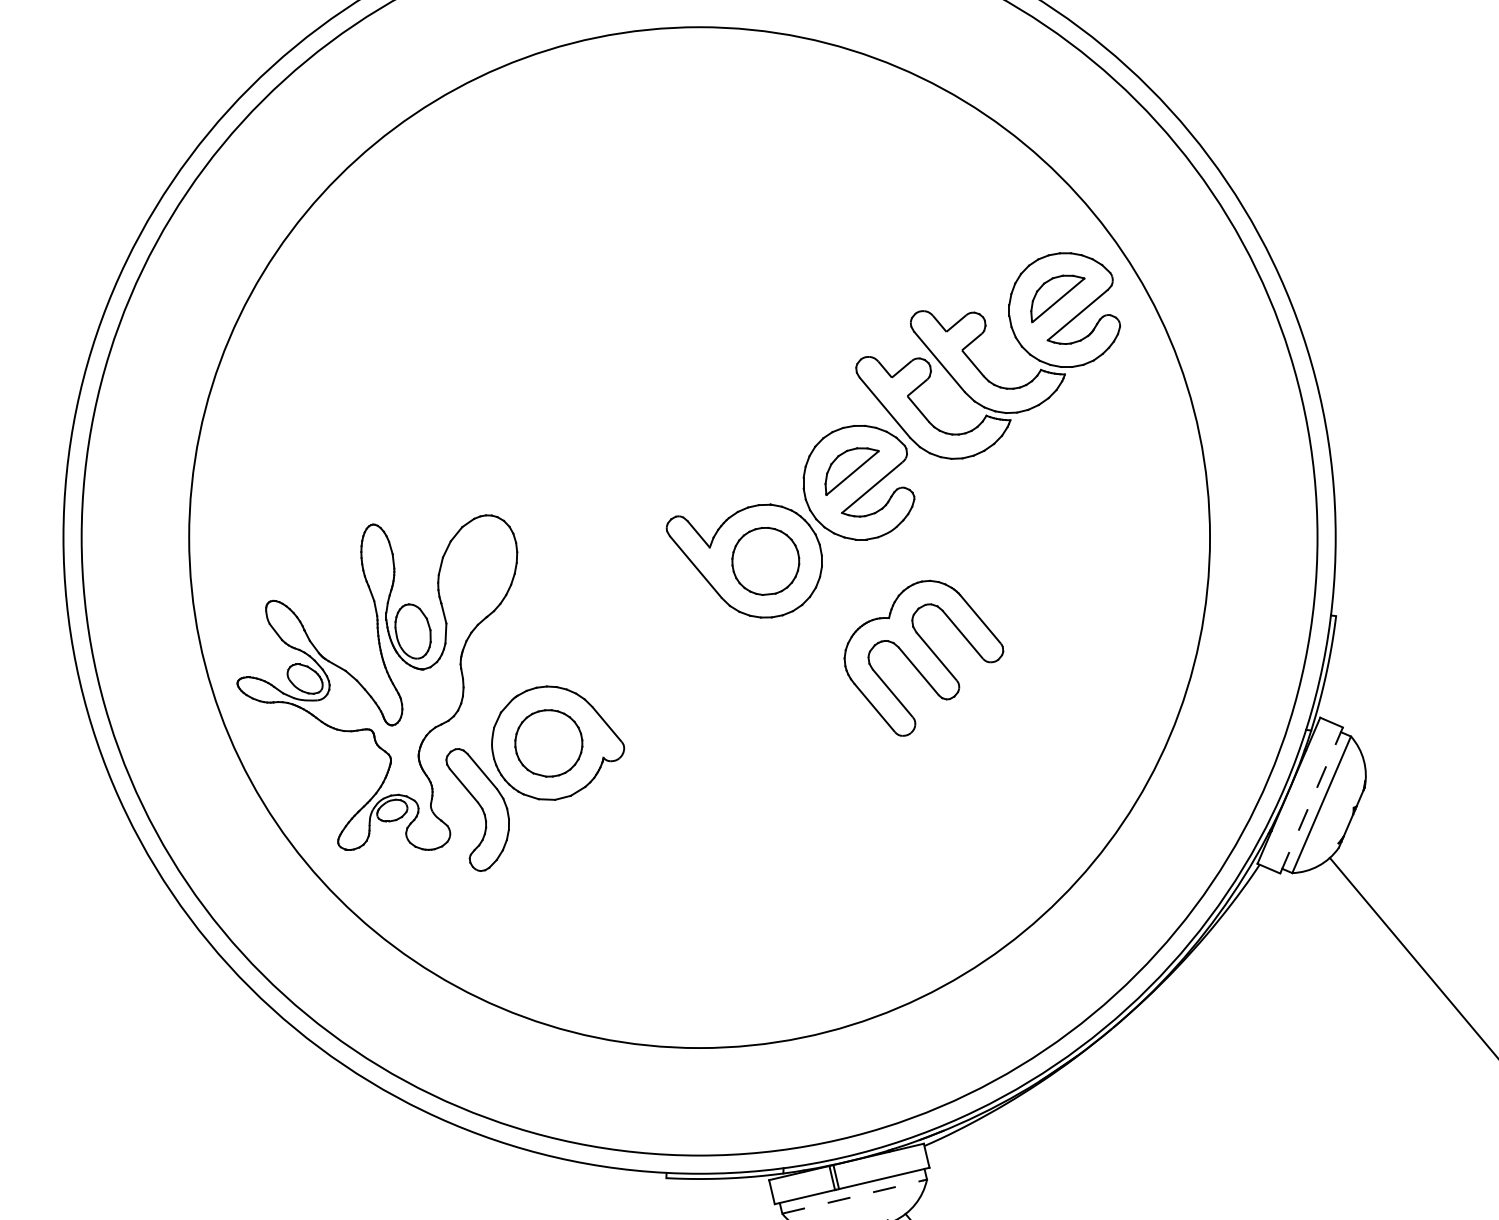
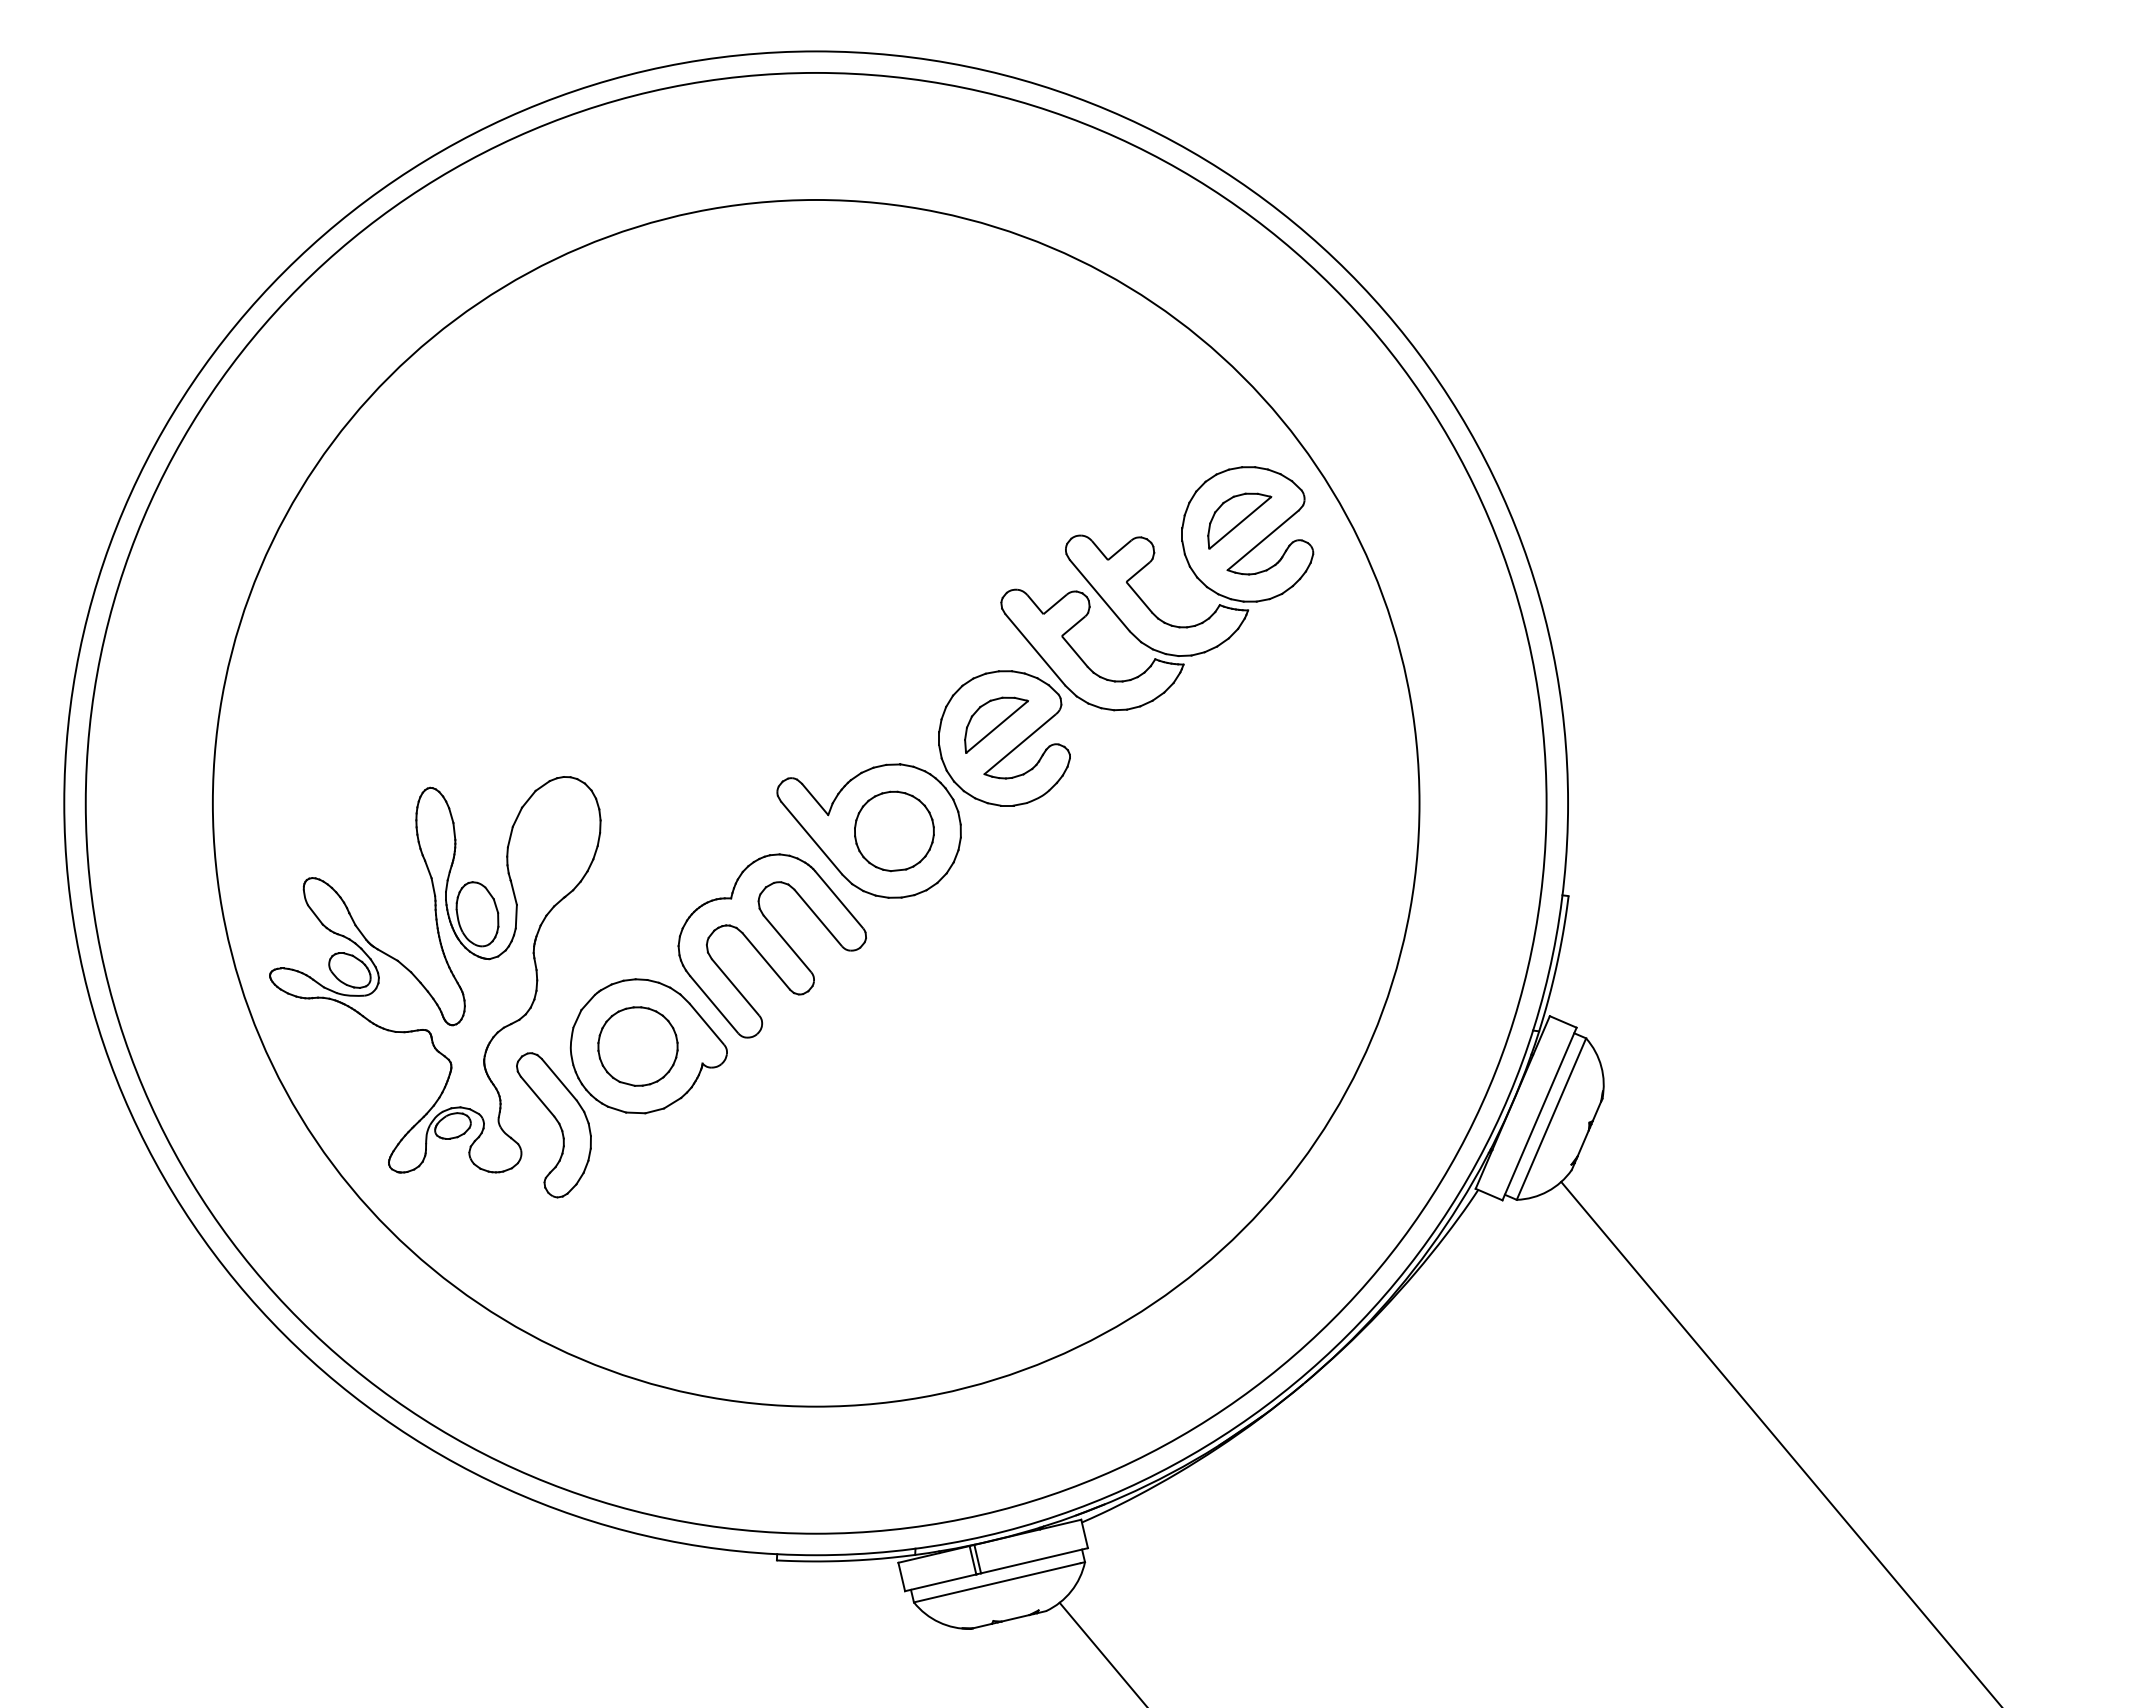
part: (923, 657) -> (771, 945), moved
line: (1311, 800) -> (1539, 1114), dashed -> solid
line: (852, 1196) -> (997, 1582), dashed -> solid

